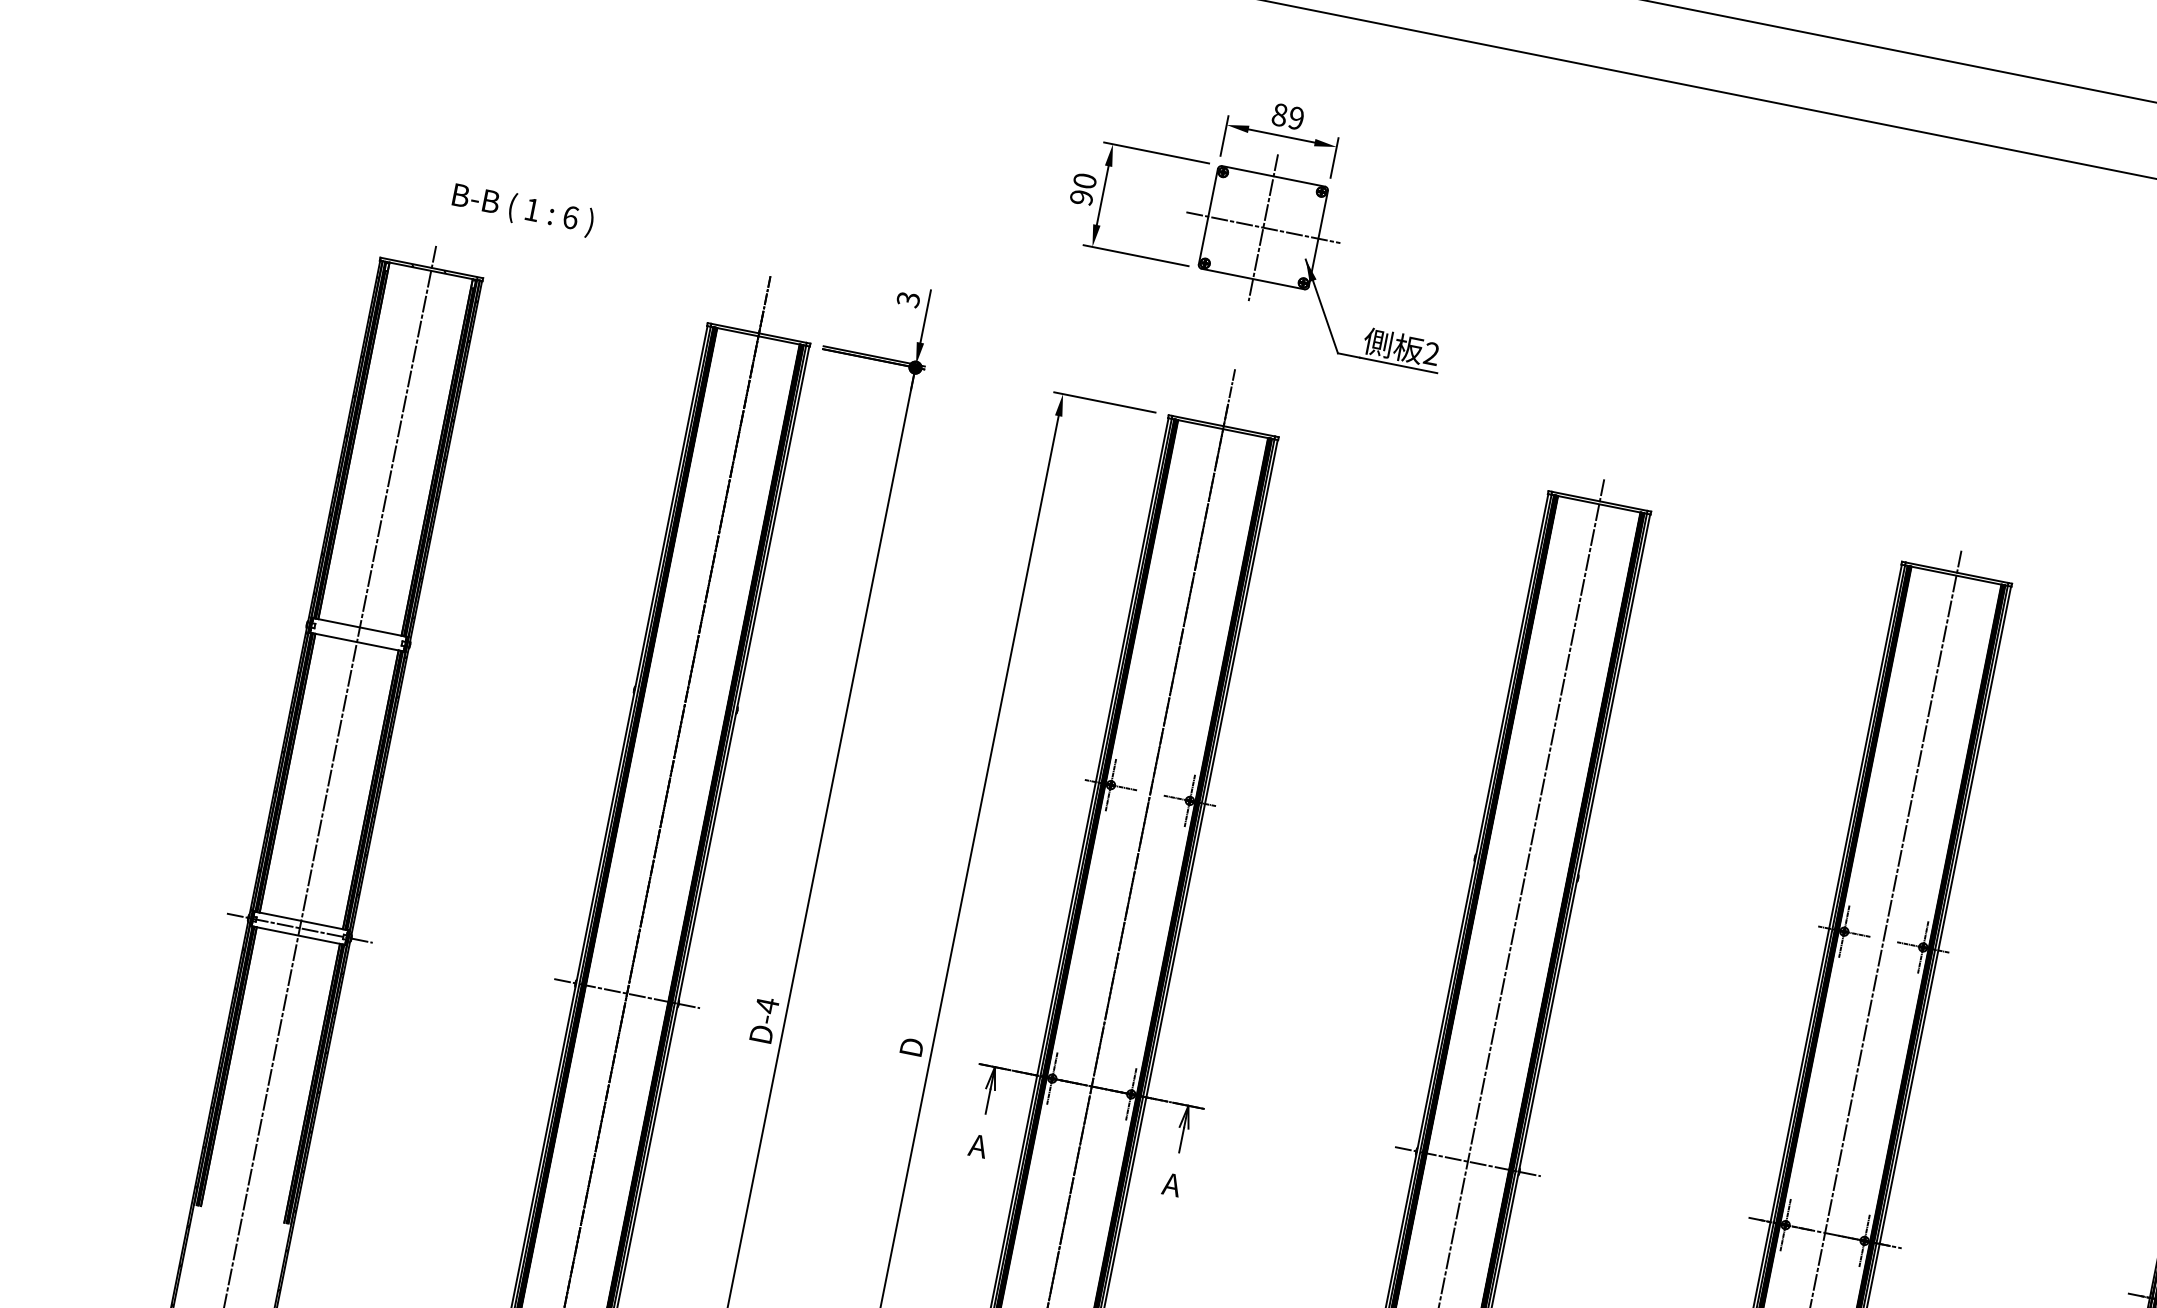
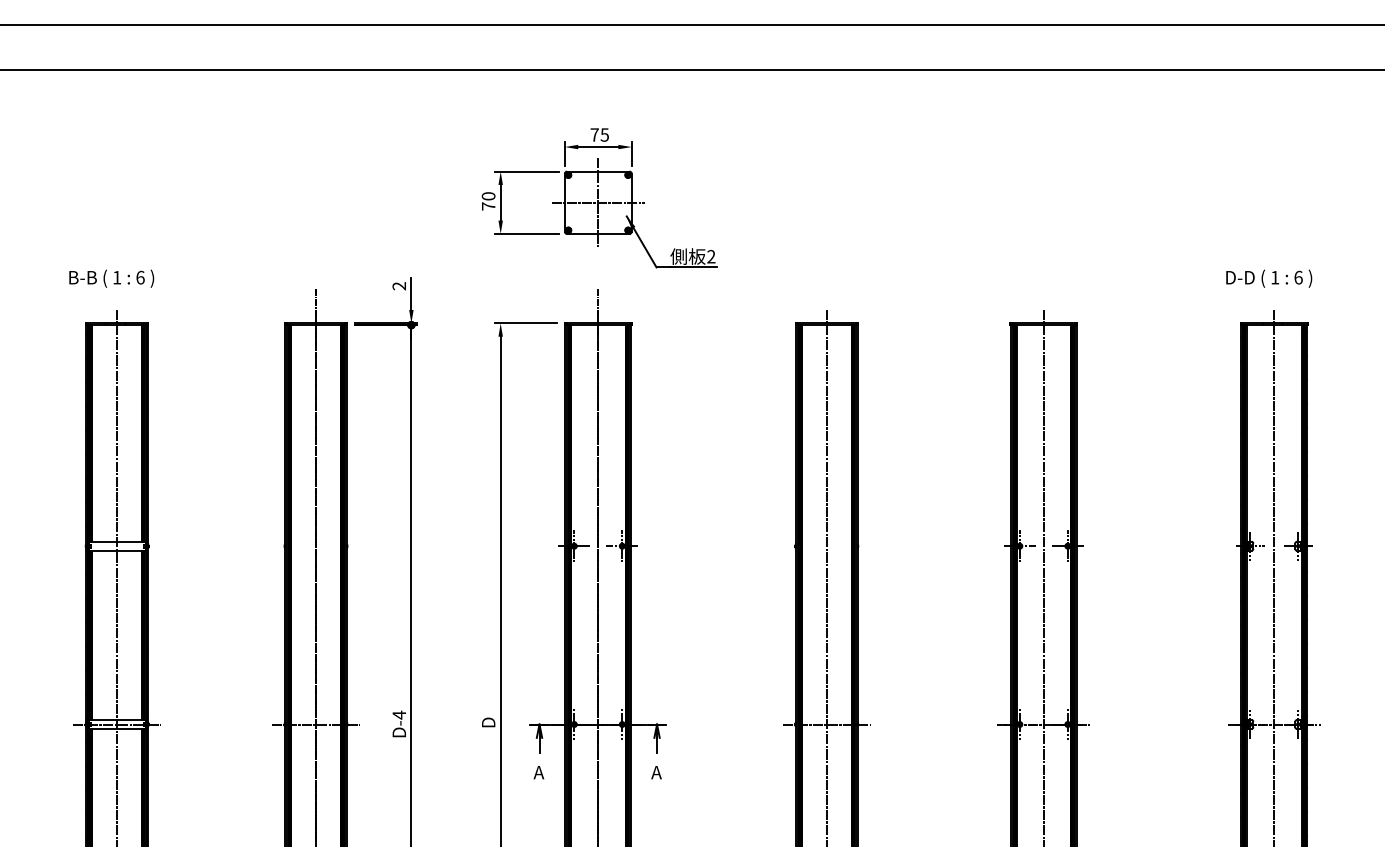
text: (1287, 115) -> (599, 134), 89 -> 75
text: (1081, 197) -> (488, 206), 90 -> 70
text: (522, 209) -> (111, 278), moved
text: (908, 300) -> (399, 286), 3 -> 2

